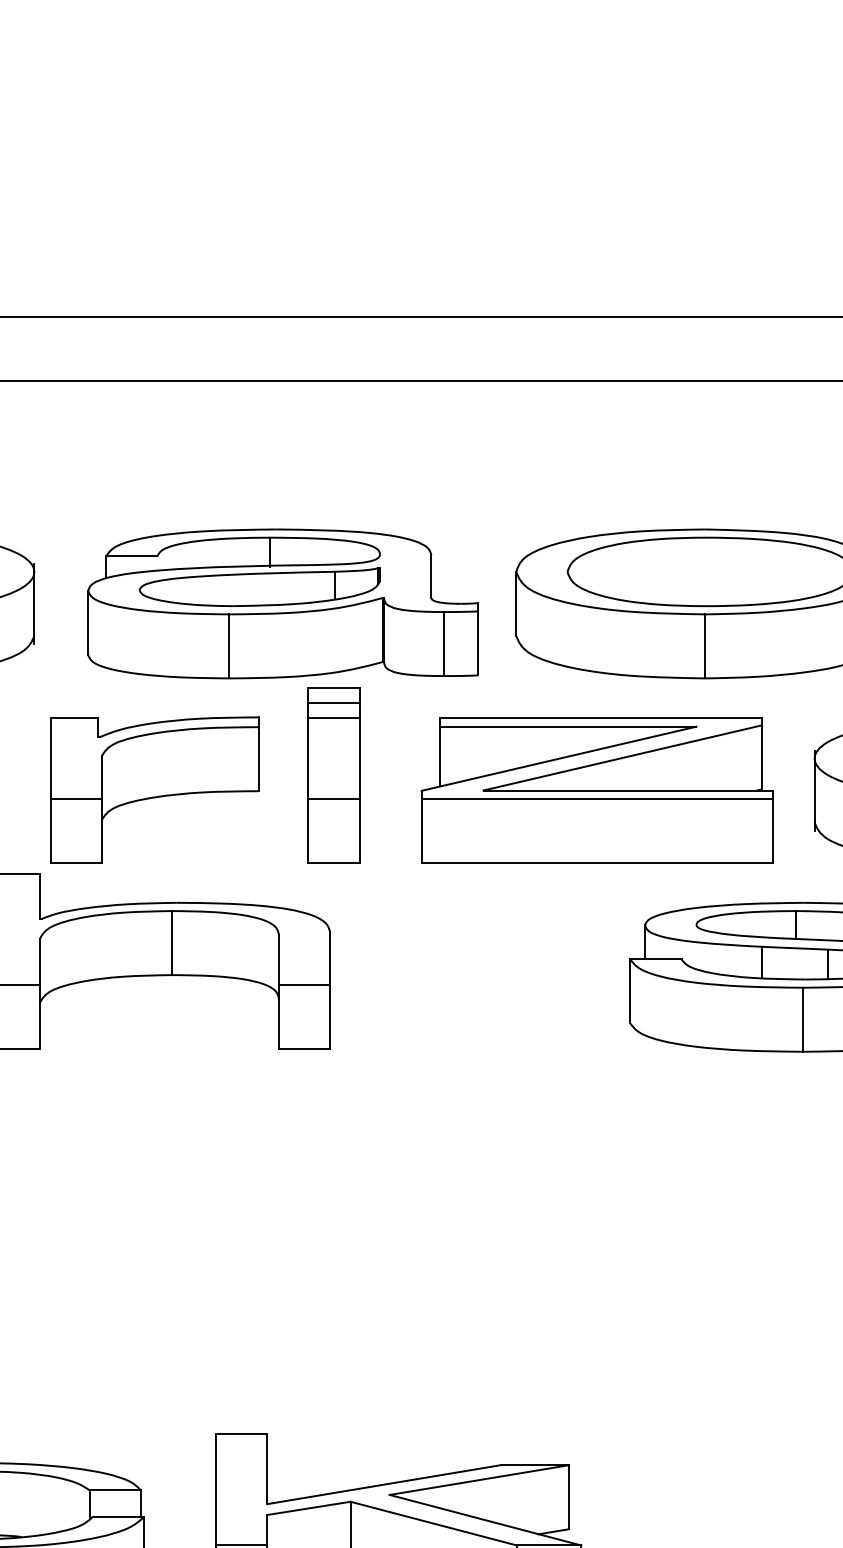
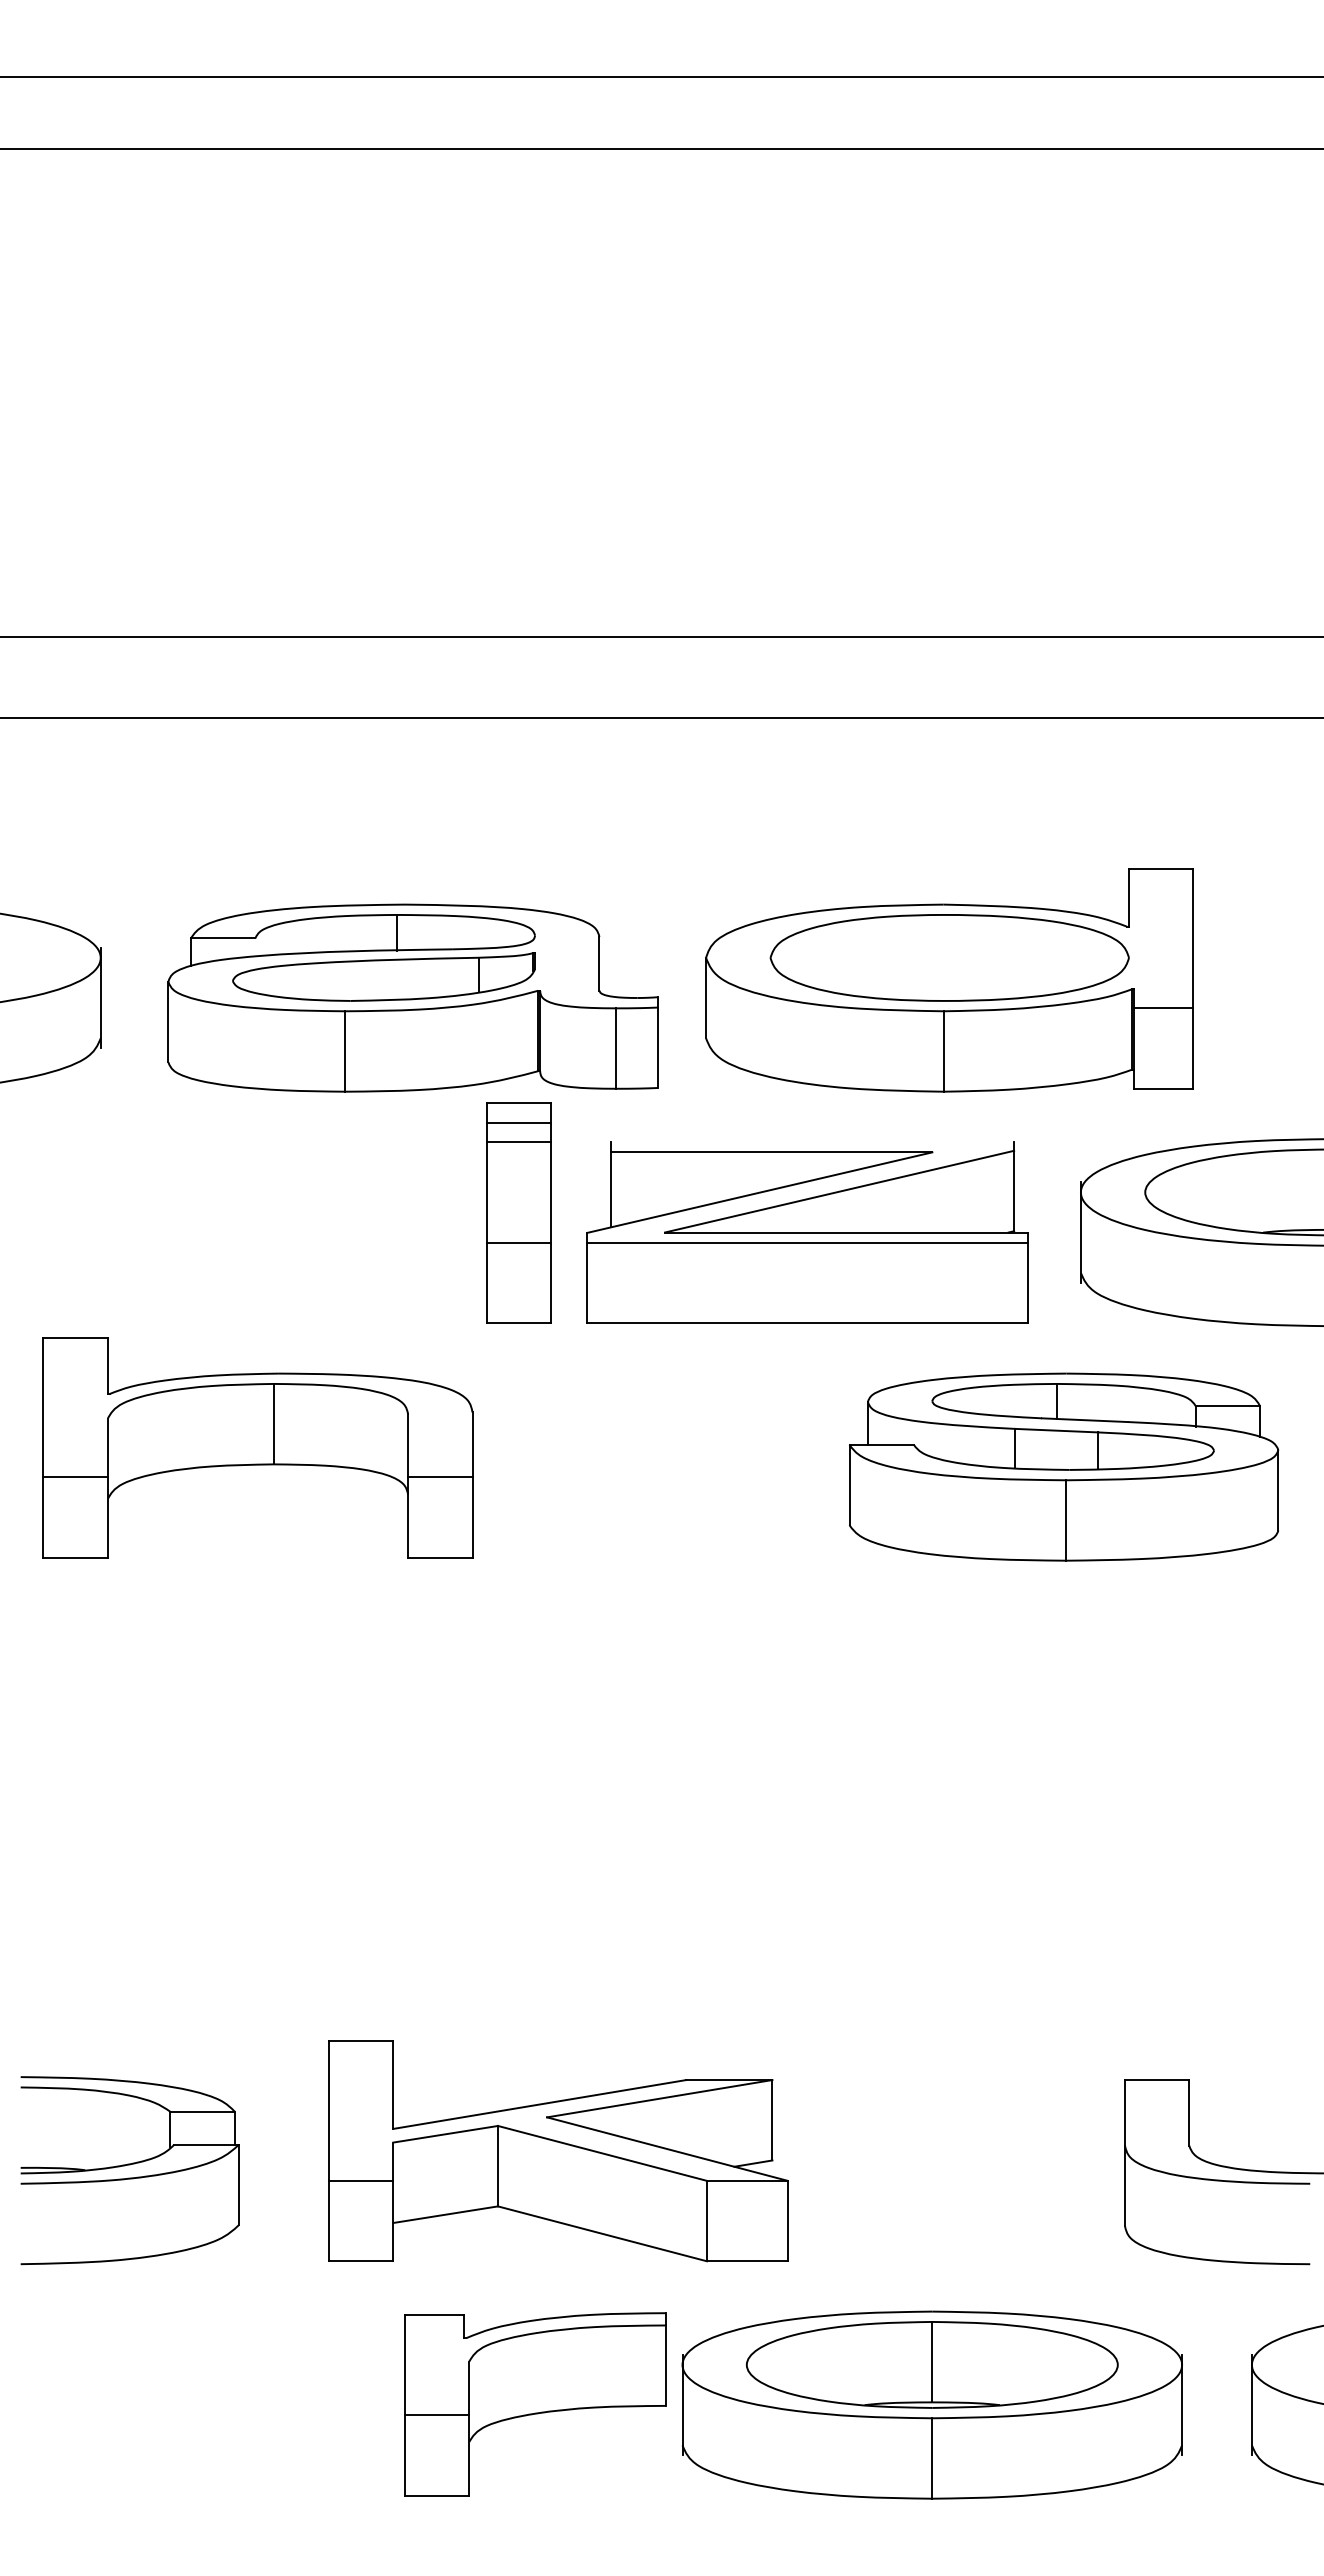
line: (600, 718) -> (812, 1142), removed
part: (333, 774) -> (518, 1212), moved
part: (154, 789) -> (251, 1231), removed

